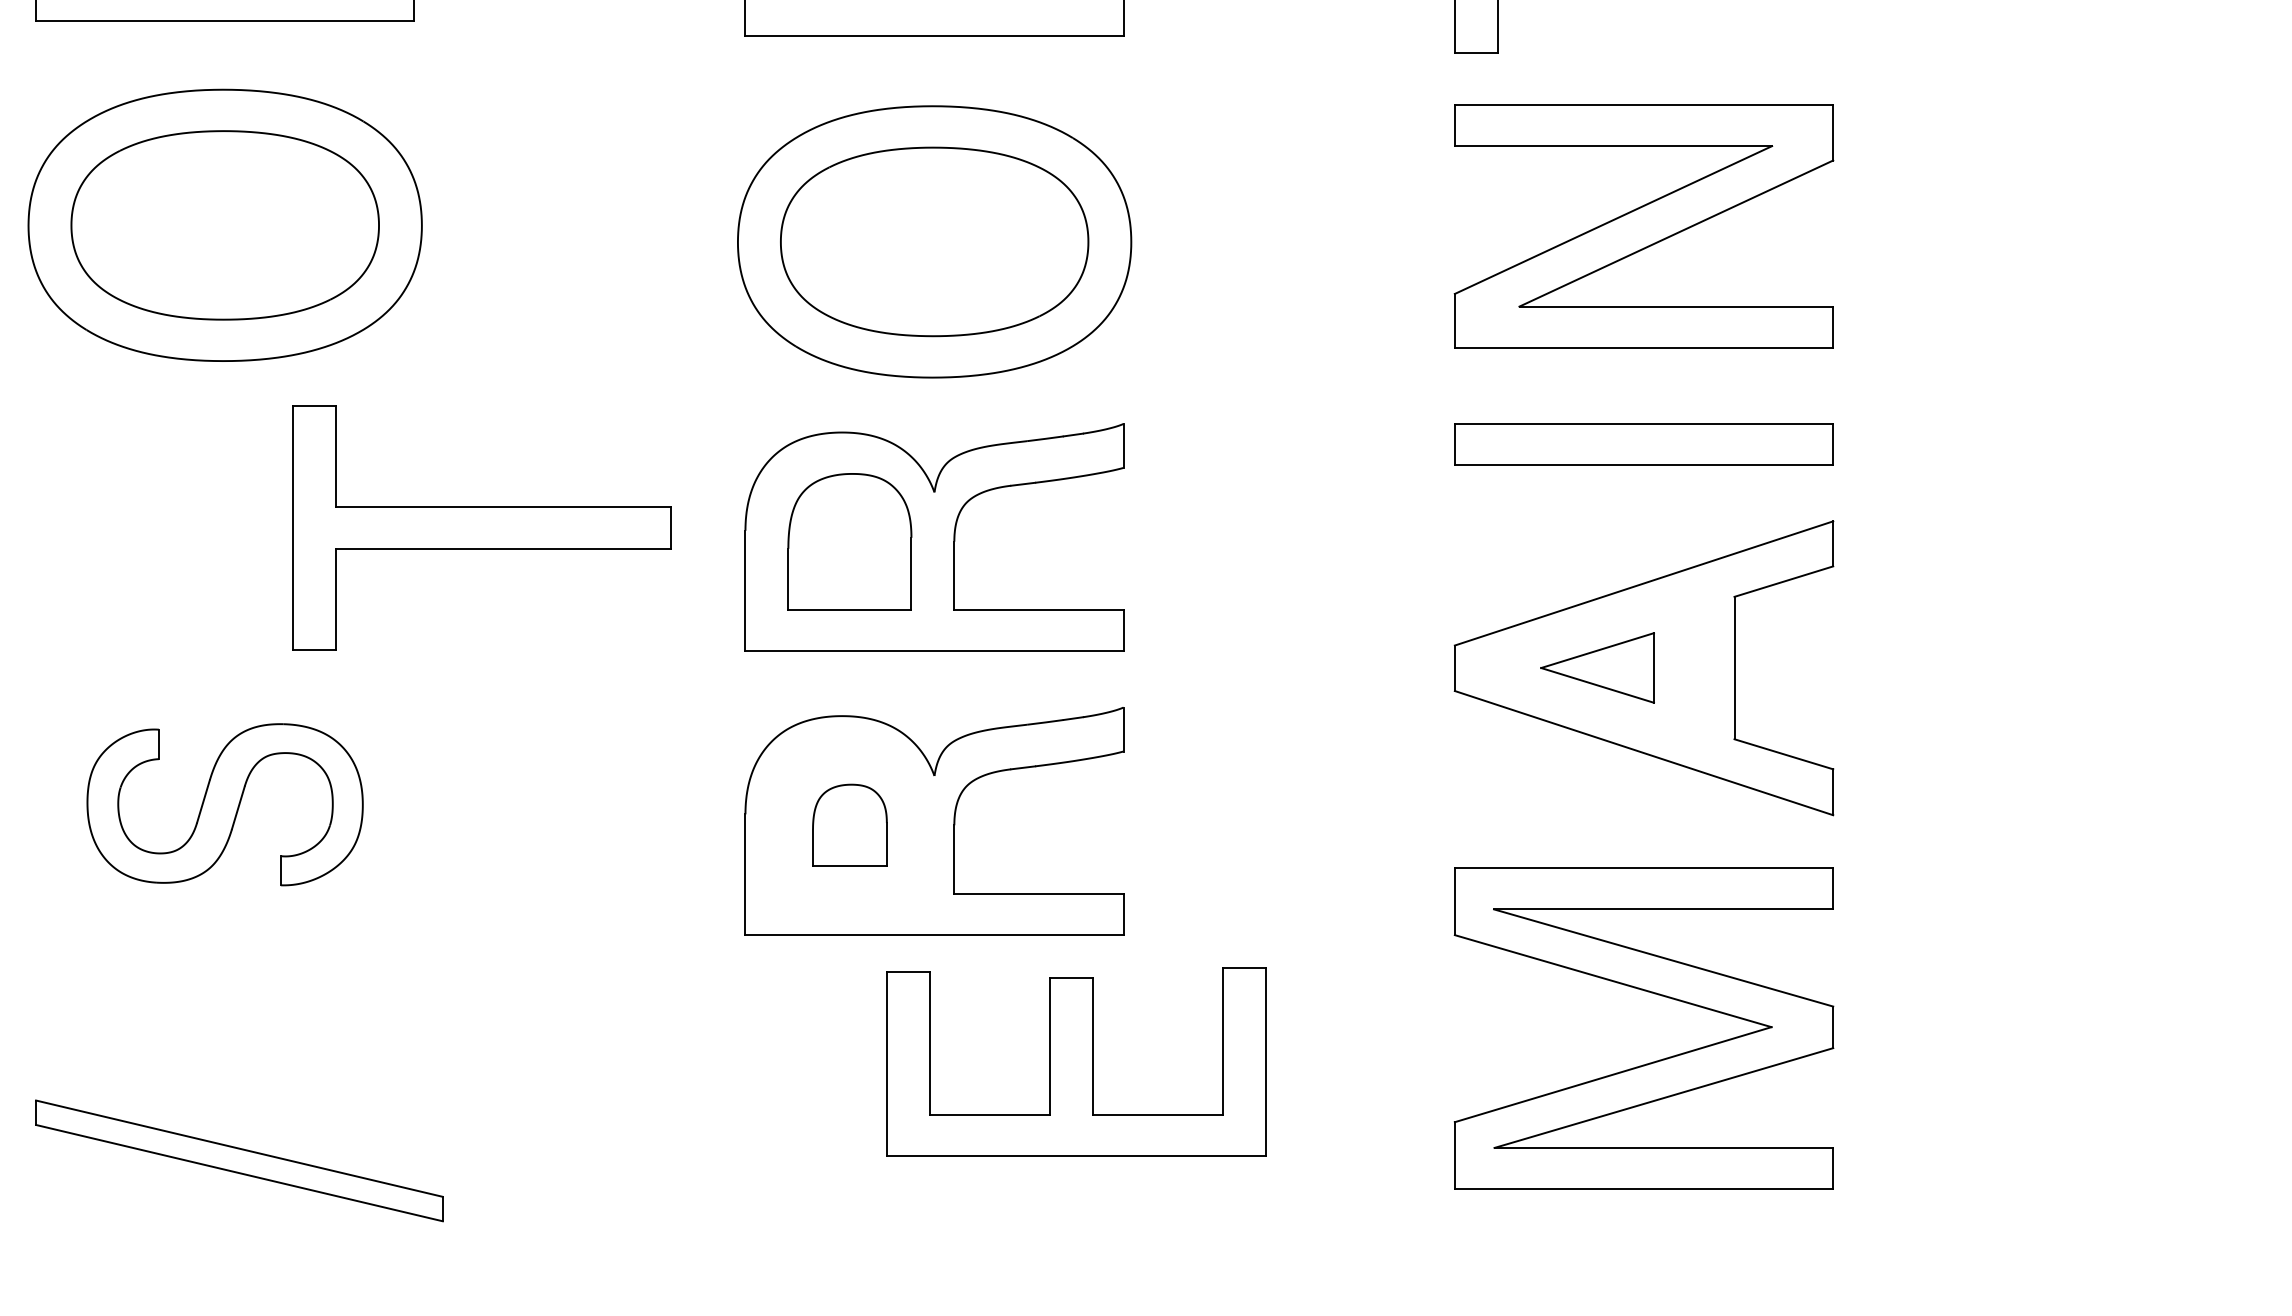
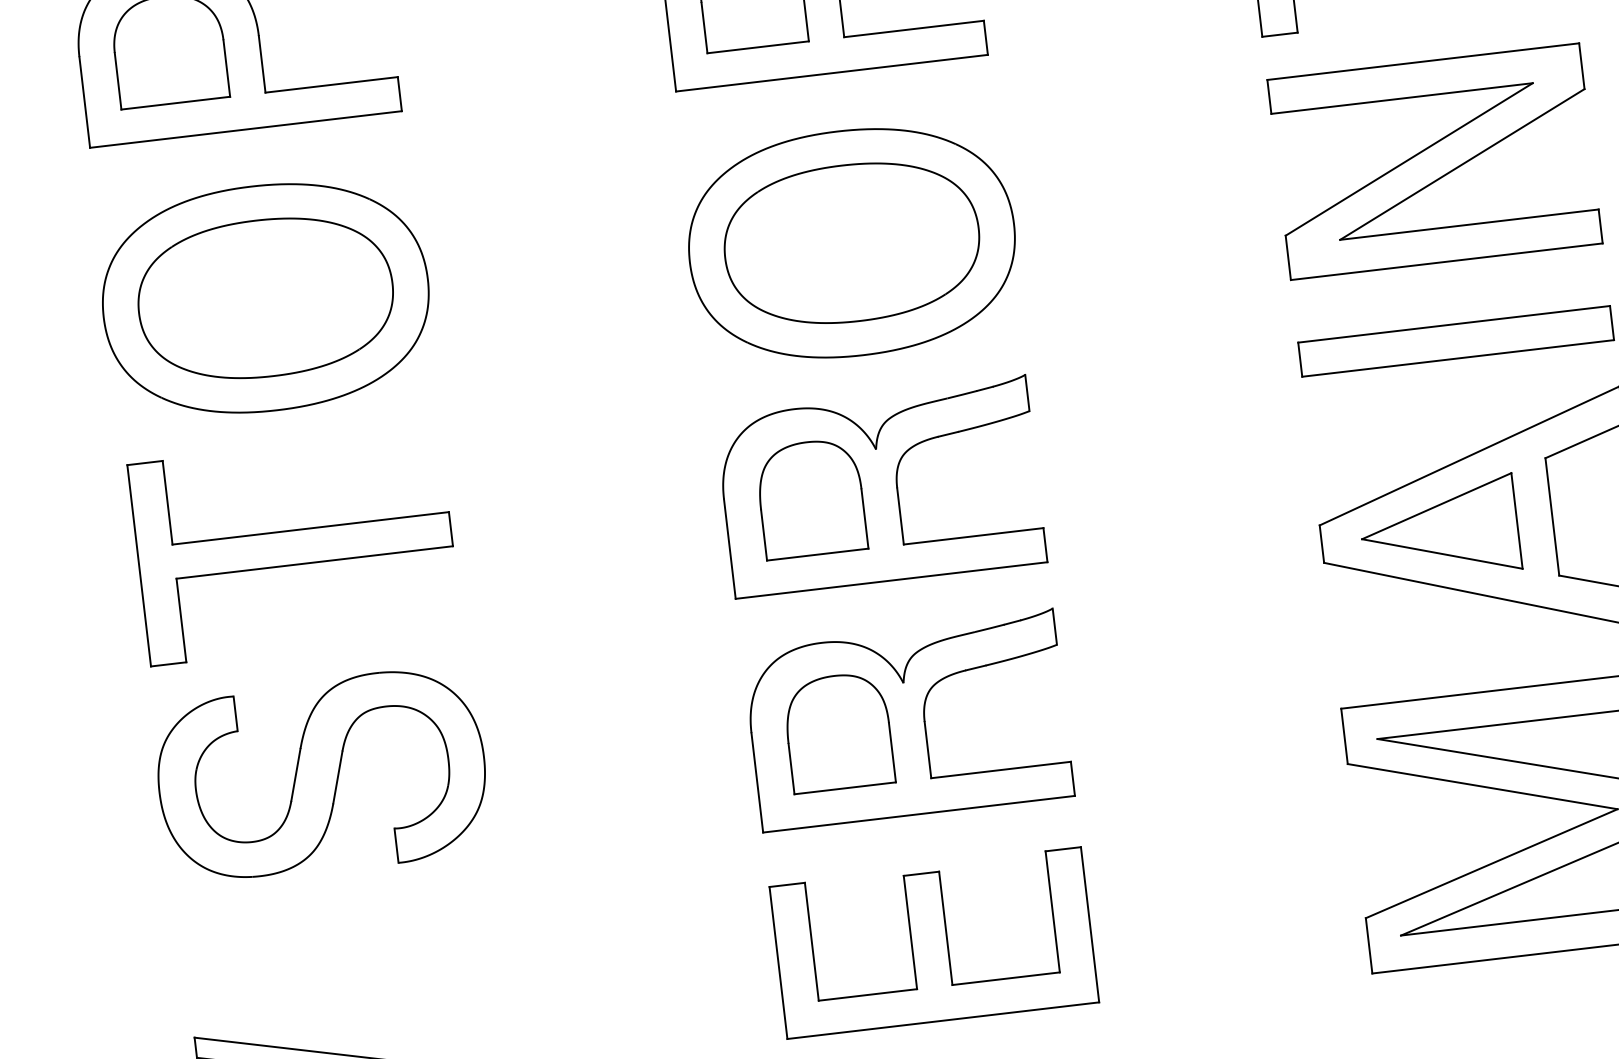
part: (481, 527) -> (294, 547), moved
part: (1597, 667) -> (1439, 529), size x1.67
part: (224, 804) -> (321, 775), size x1.43
part: (849, 825) -> (838, 732), size x1.67
part: (1076, 1061) -> (933, 942), moved

